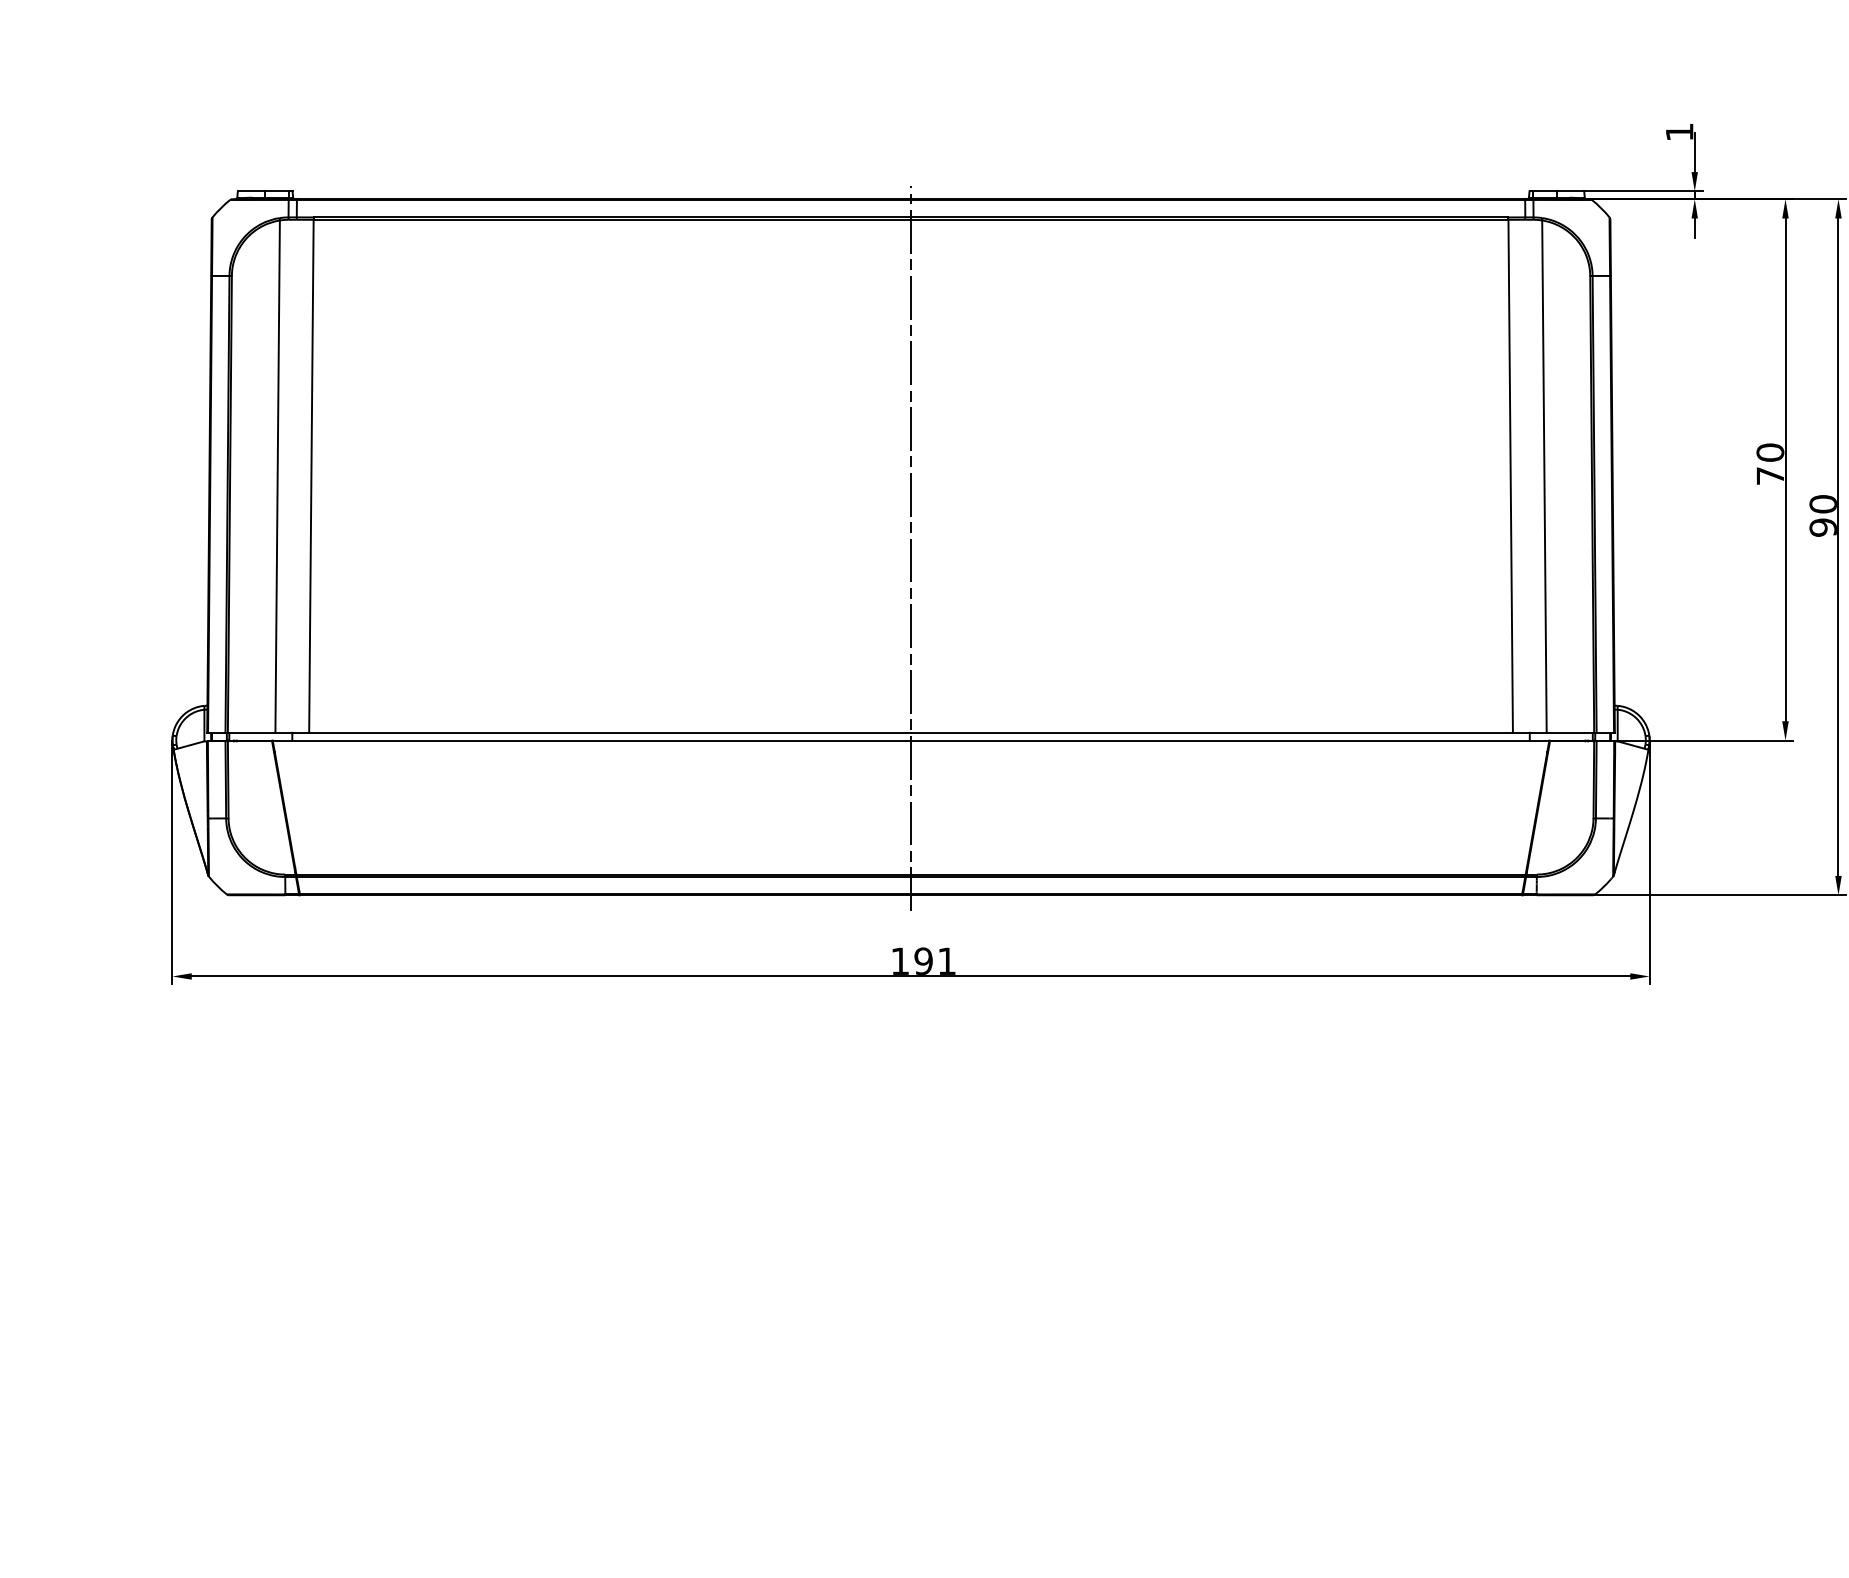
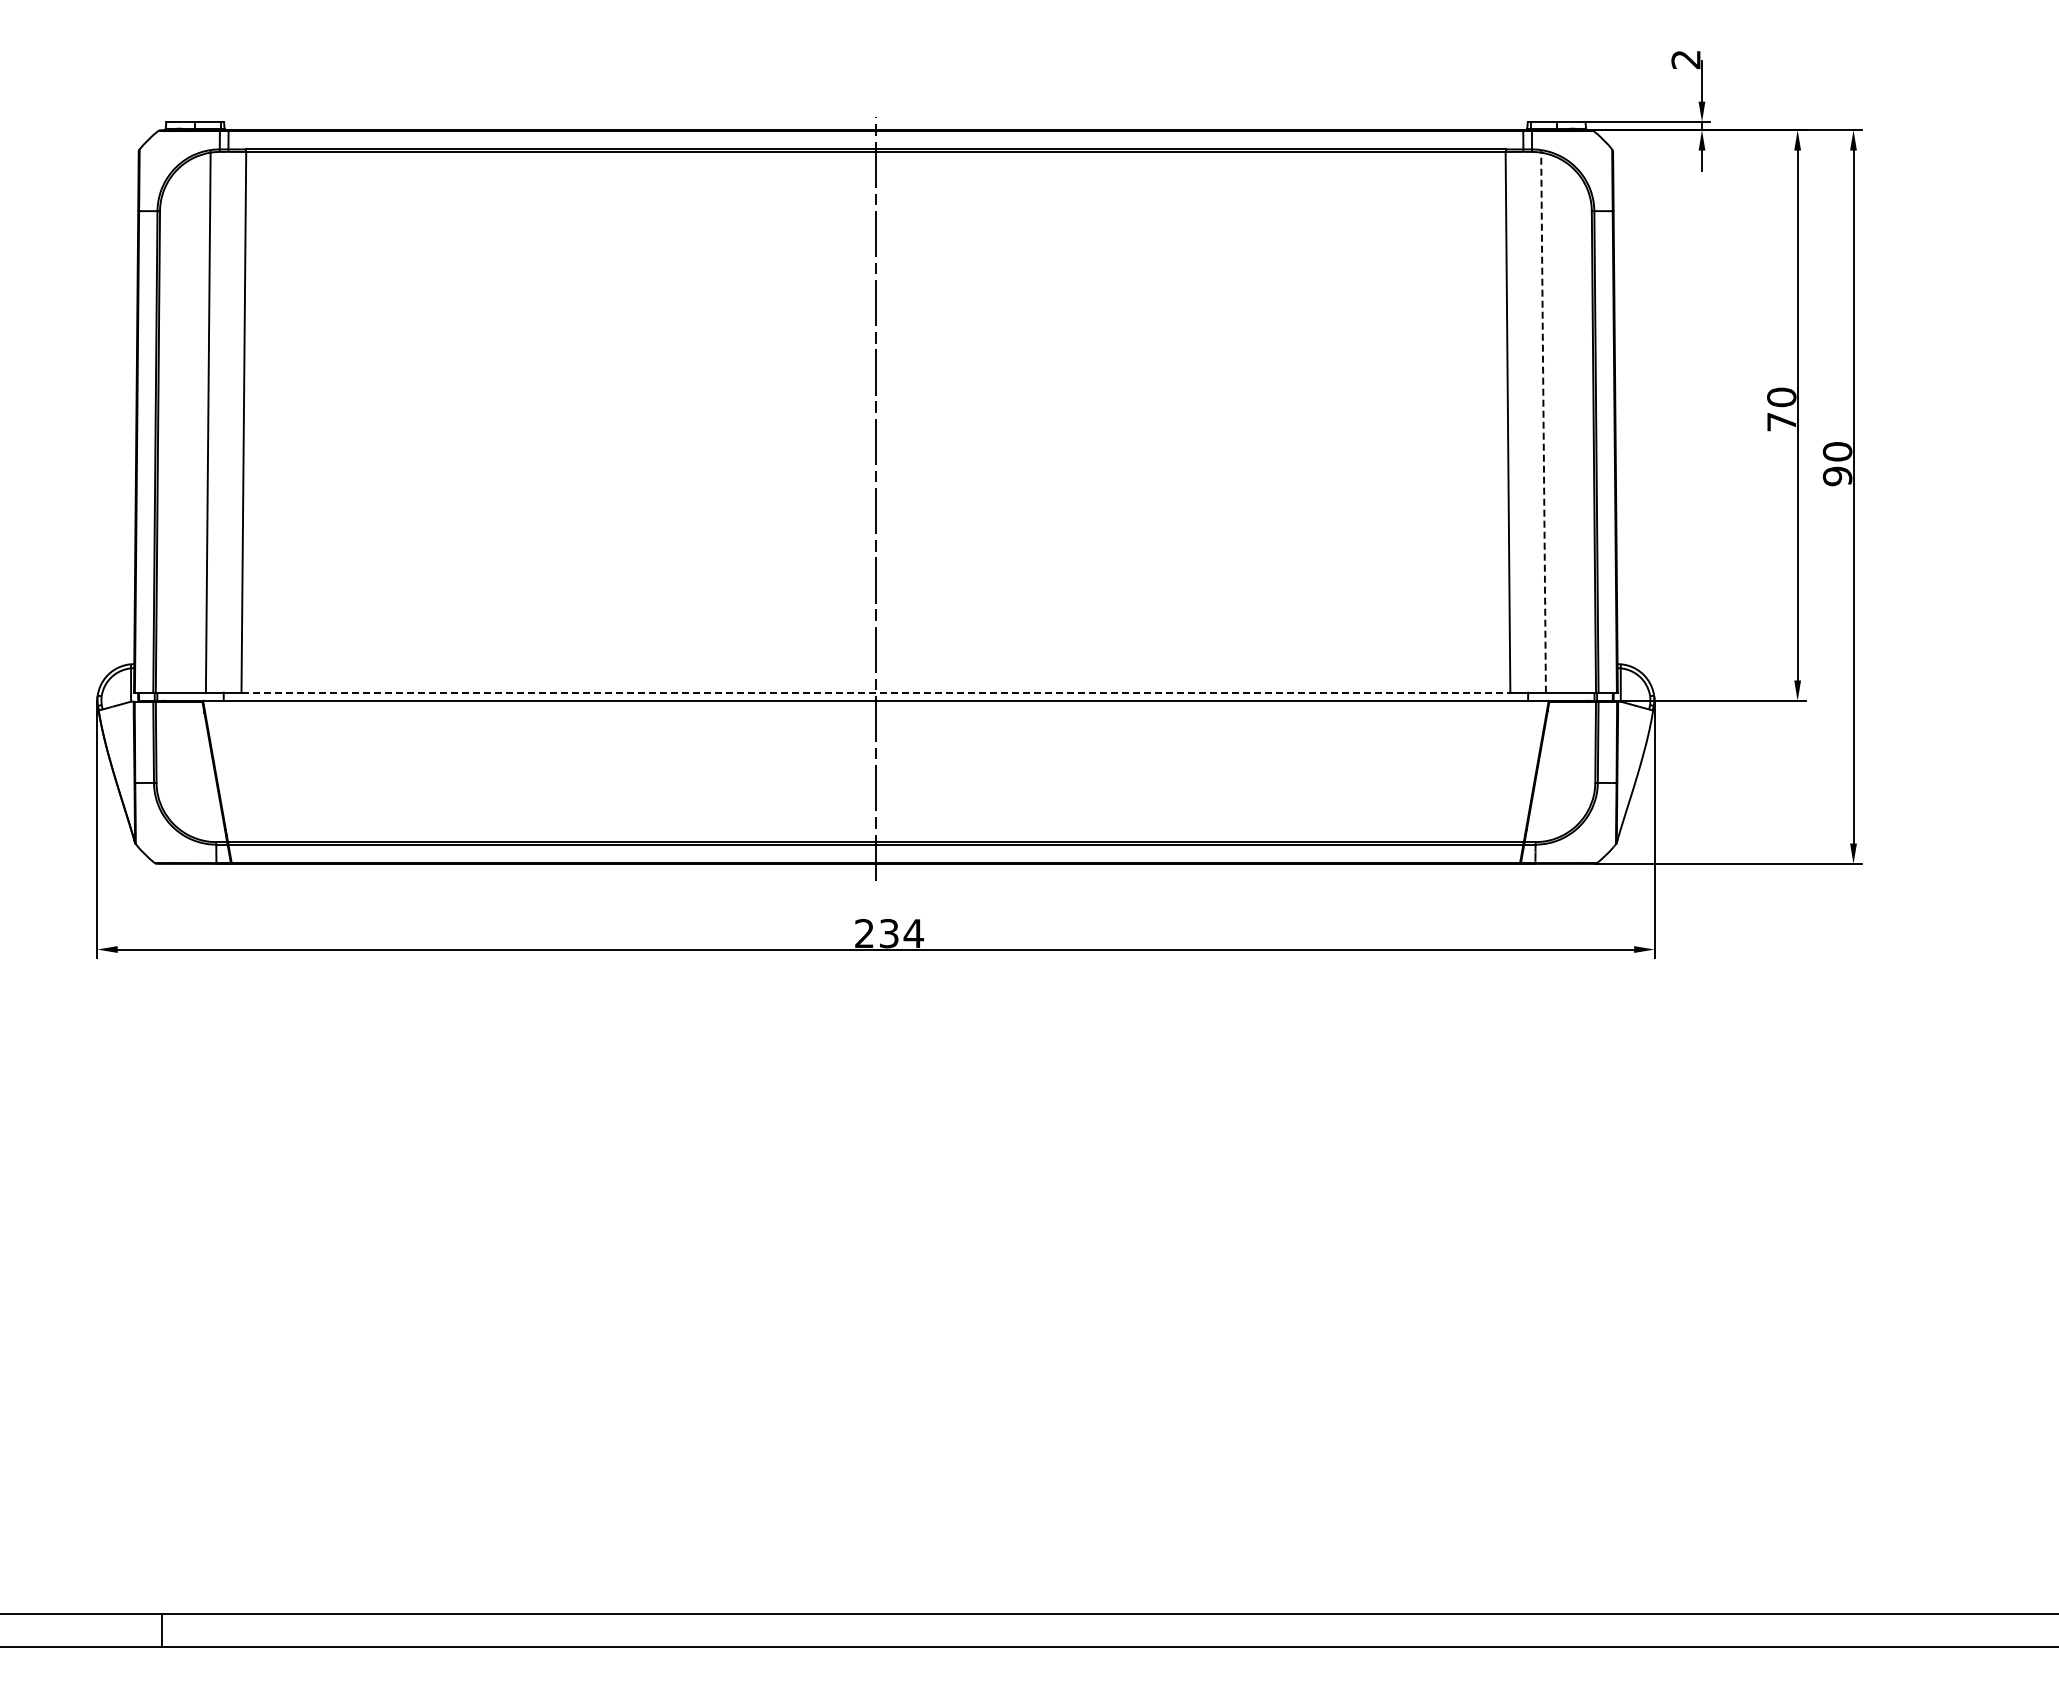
text: (1679, 132) -> (1685, 59), 1 -> 2
line: (1544, 476) -> (1543, 422), solid -> dashed
line: (911, 732) -> (876, 692), solid -> dashed
text: (923, 961) -> (889, 933), 191 -> 234

